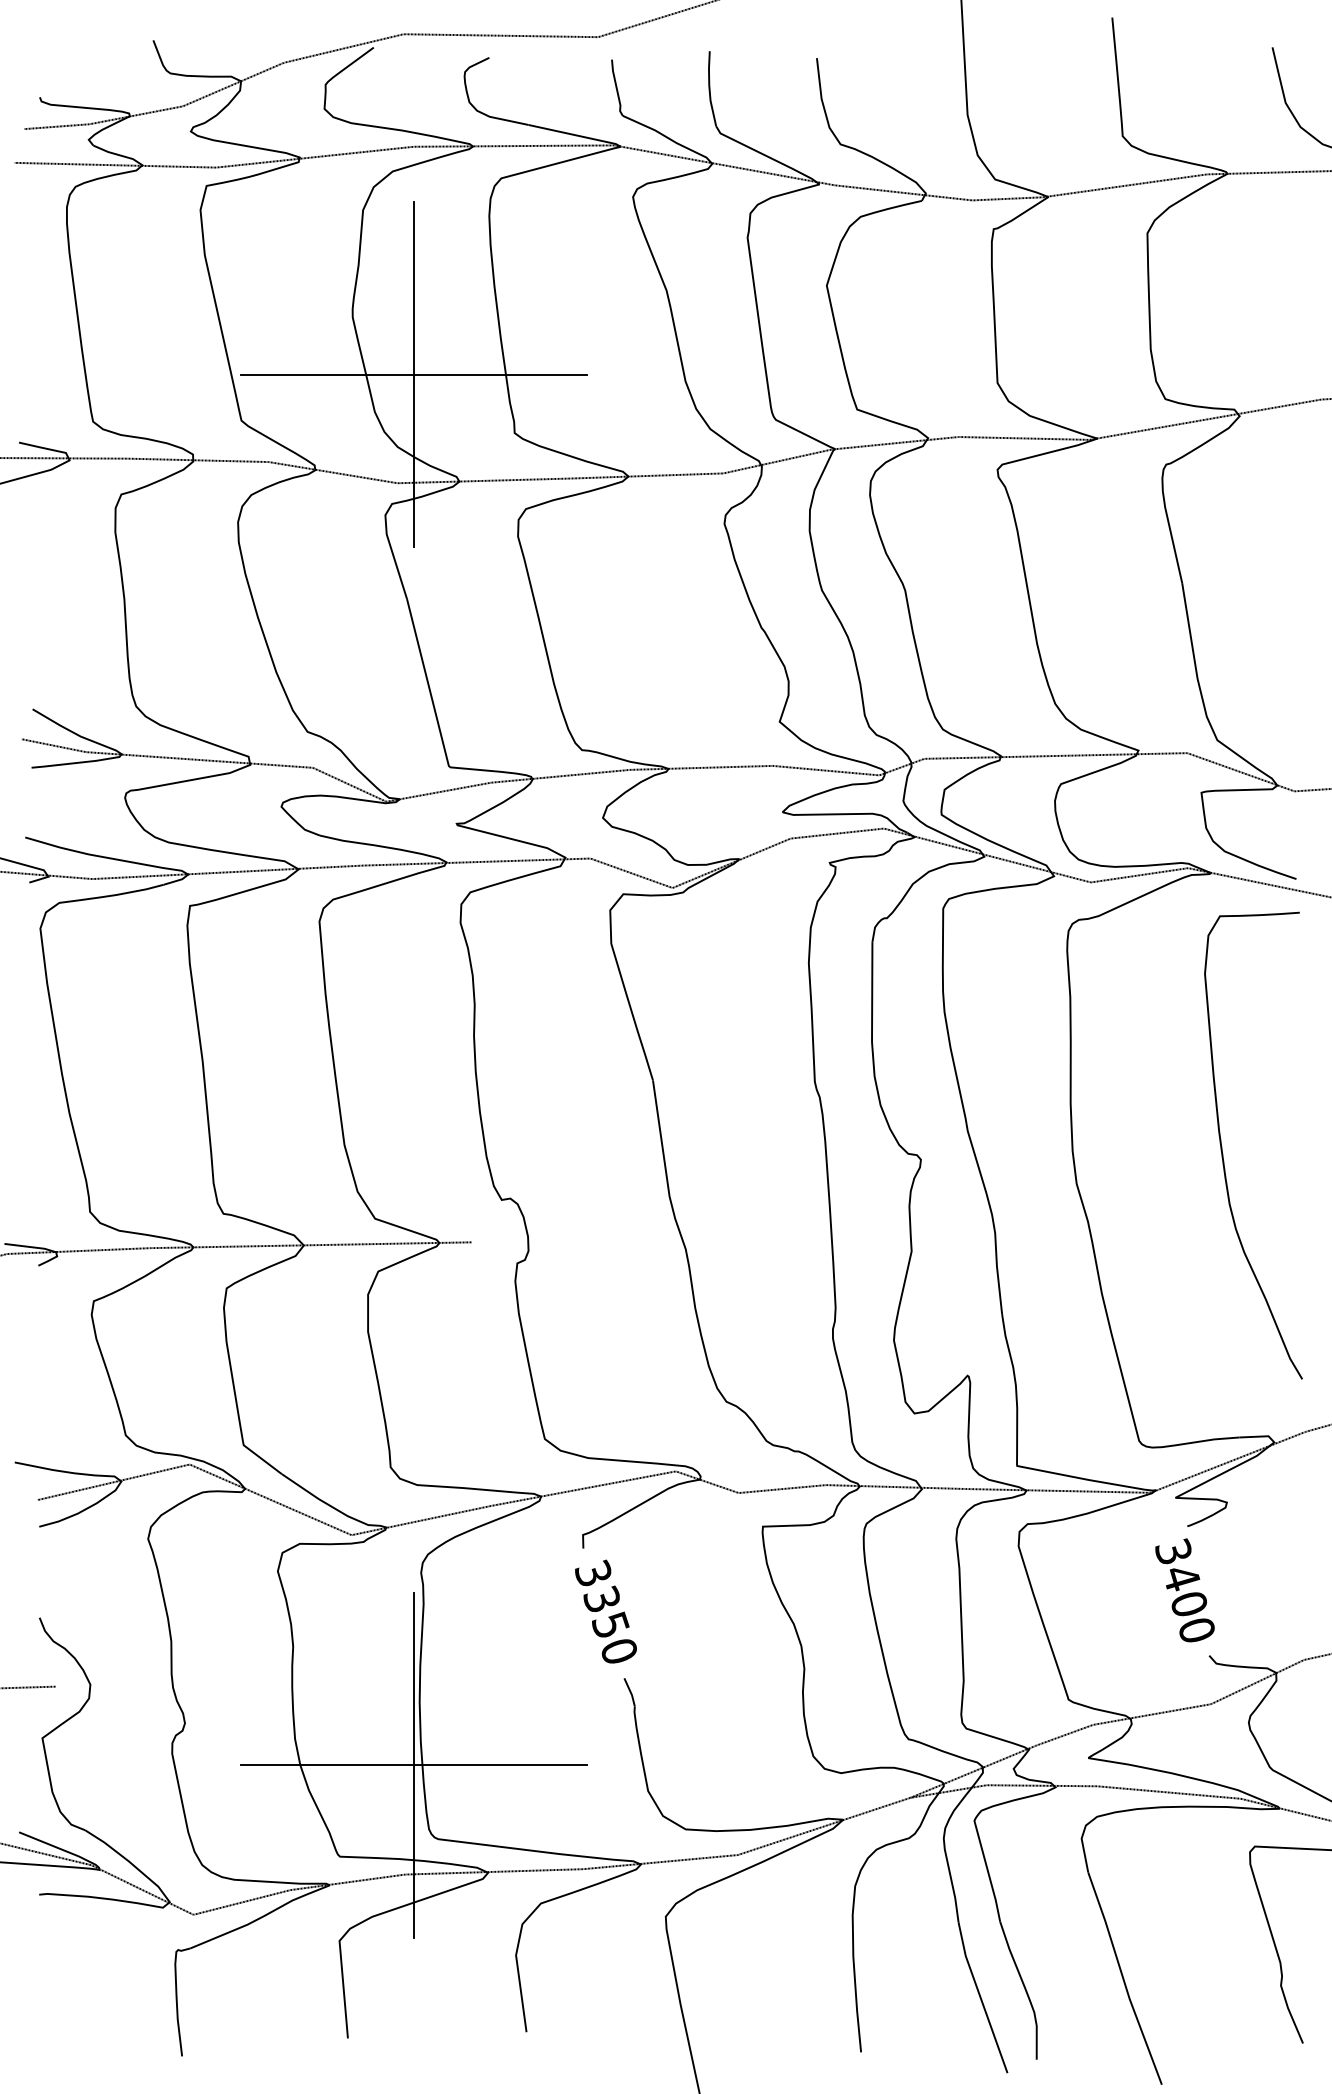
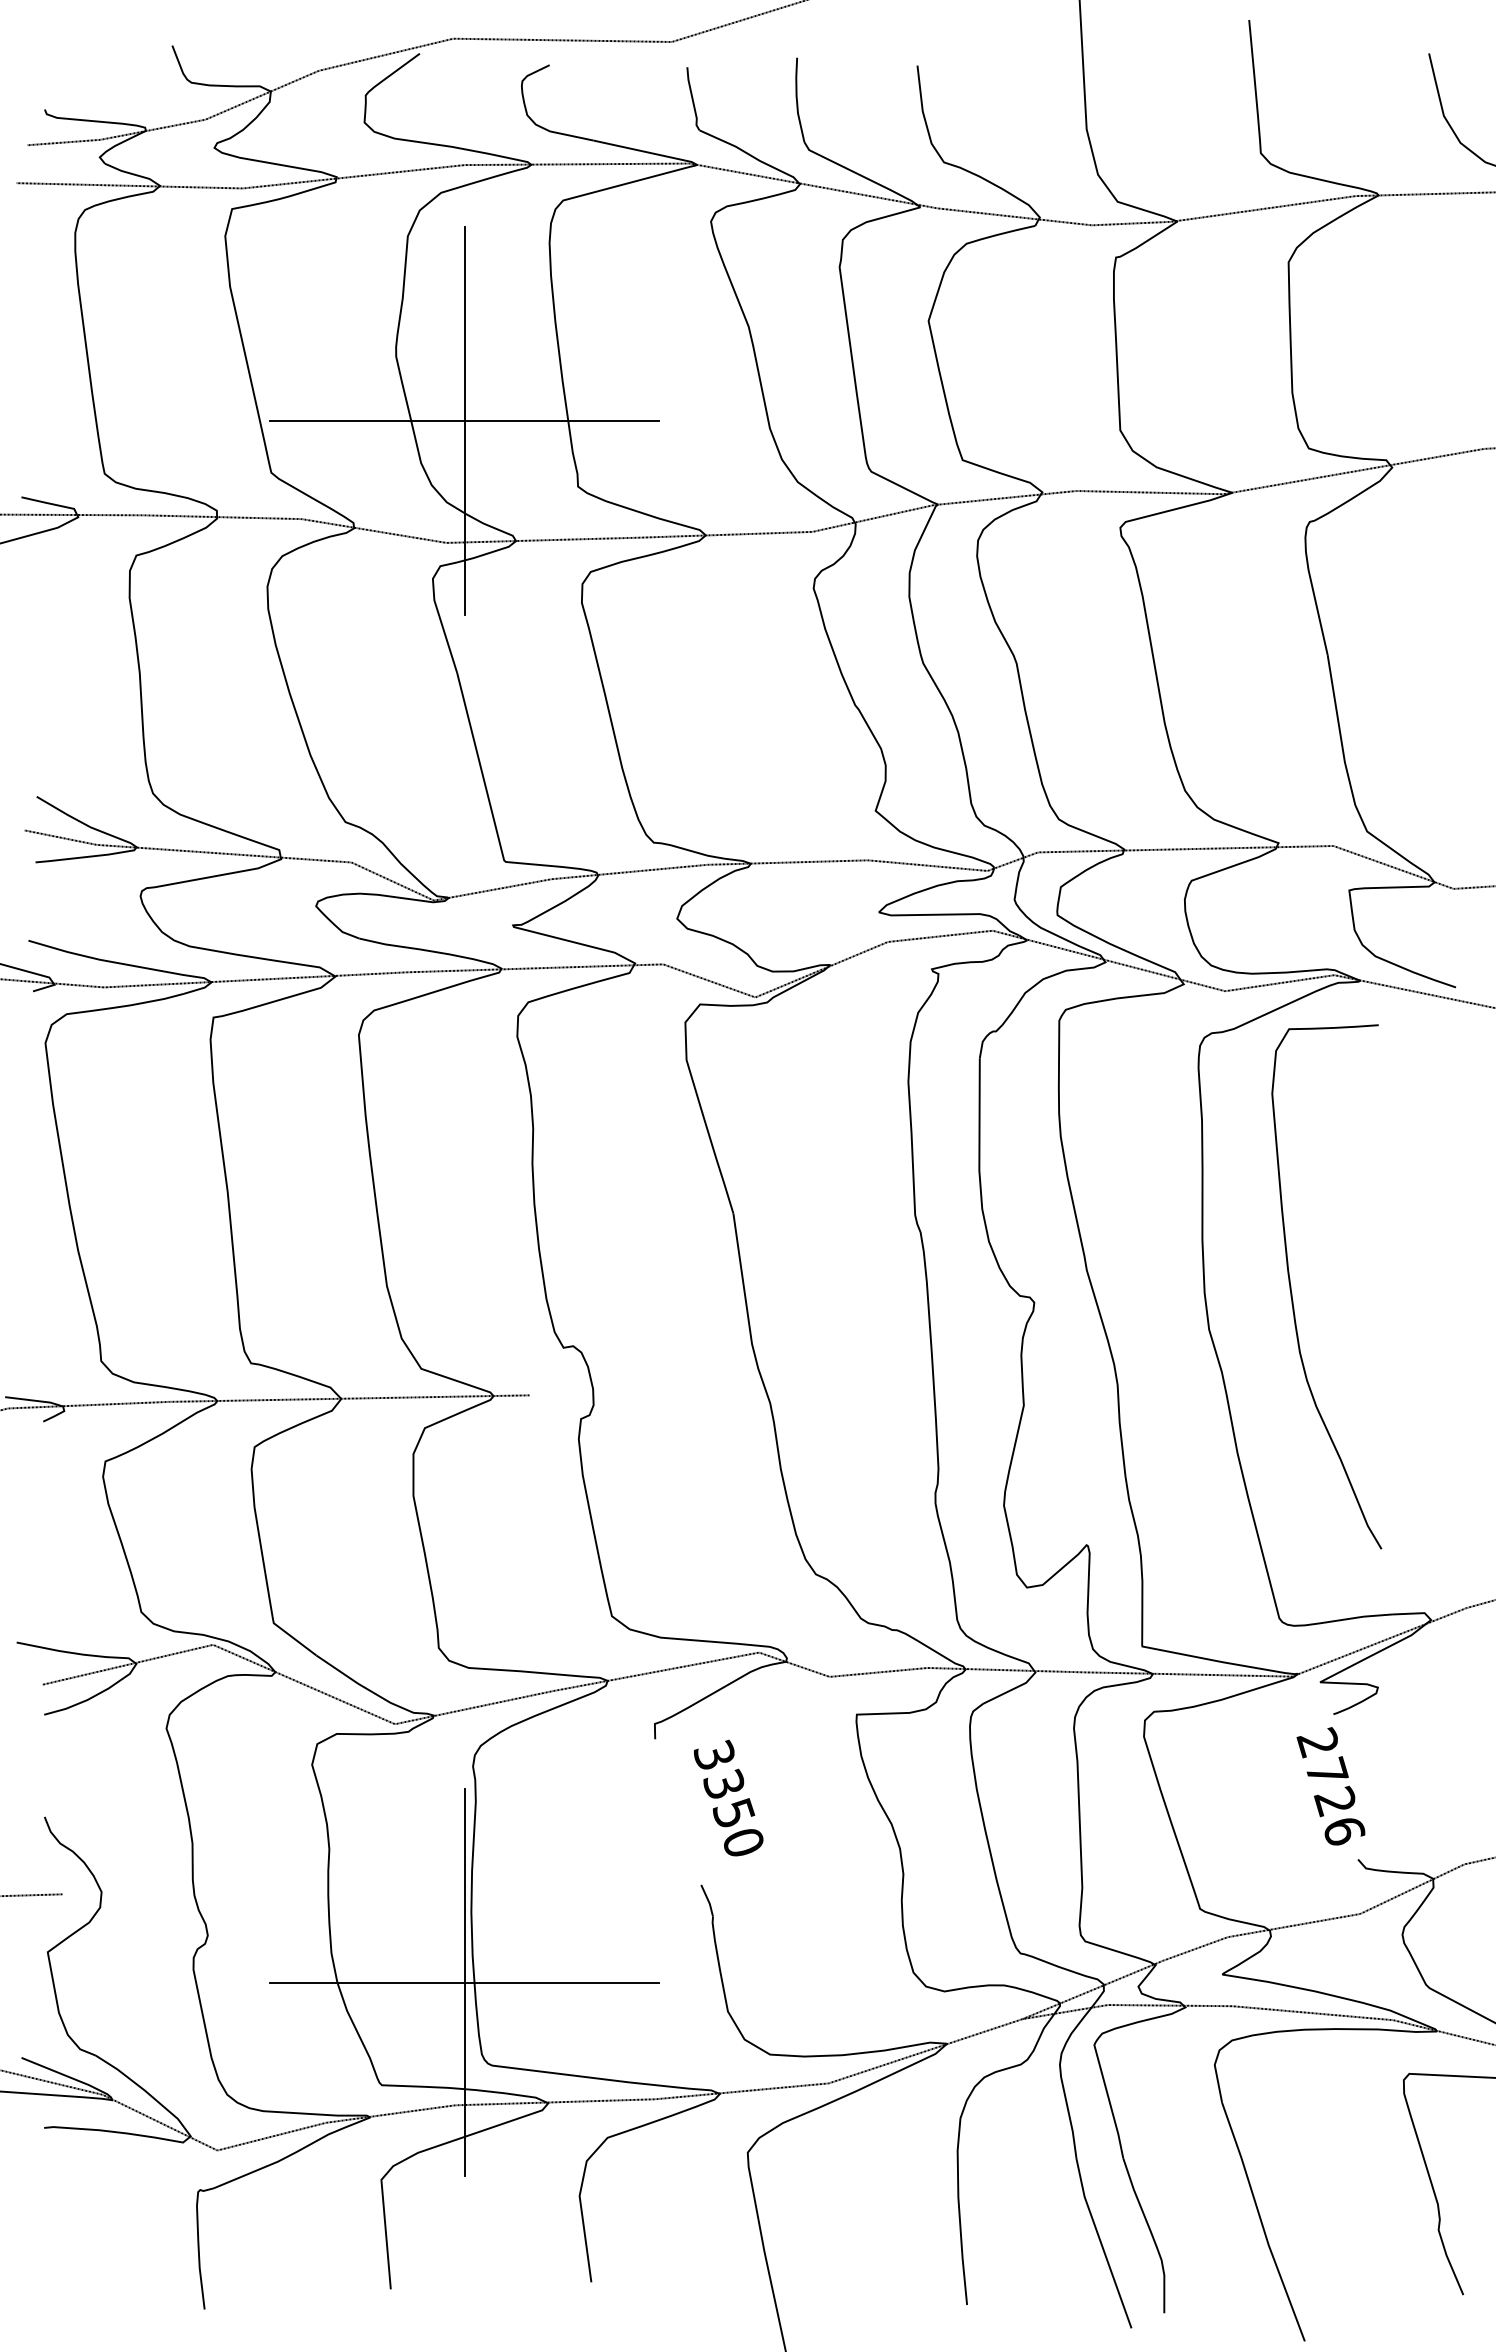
curve: (1223, 1151) -> (1292, 1293), moved
text: (1184, 1590) -> (1330, 1786), 3400 -> 2726
text: (605, 1611) -> (728, 1797), moved

